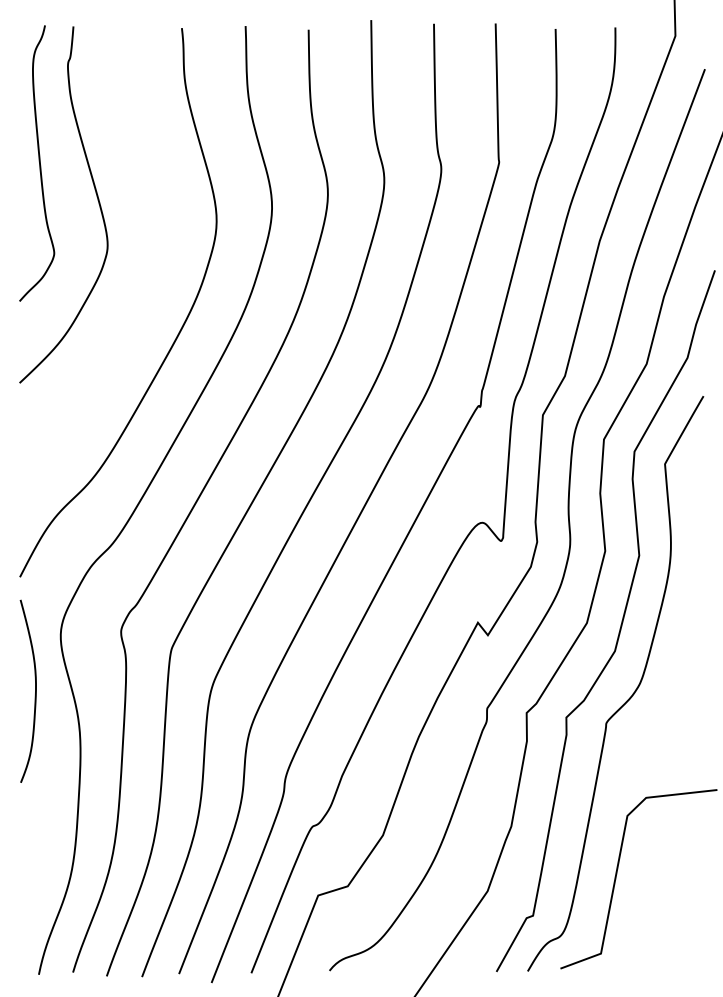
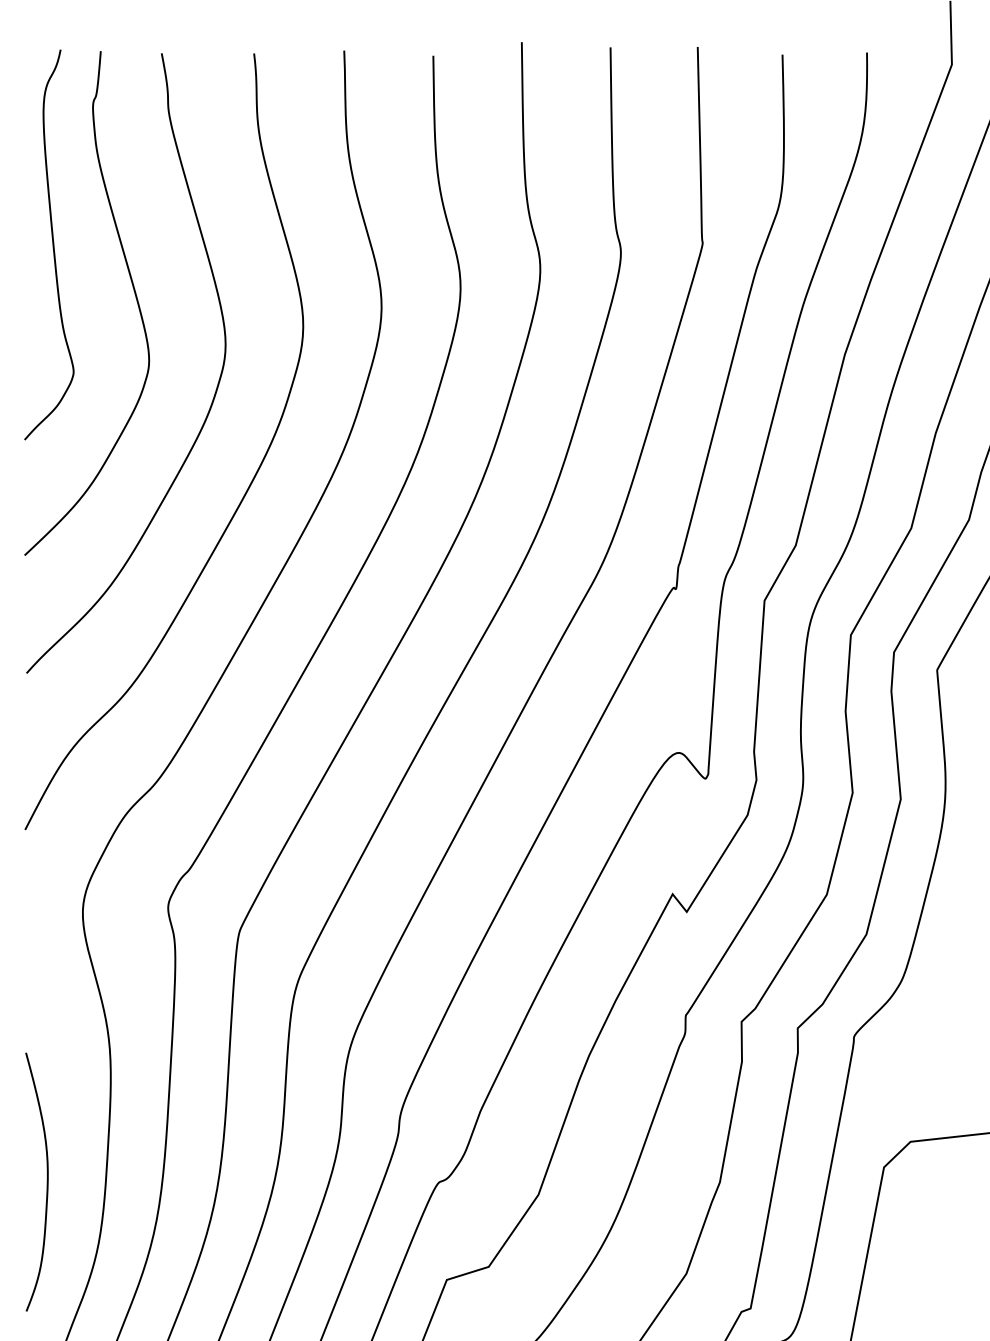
curve: (153, 268) -> (213, 393), added
curve: (35, 690) -> (47, 1180), moved

